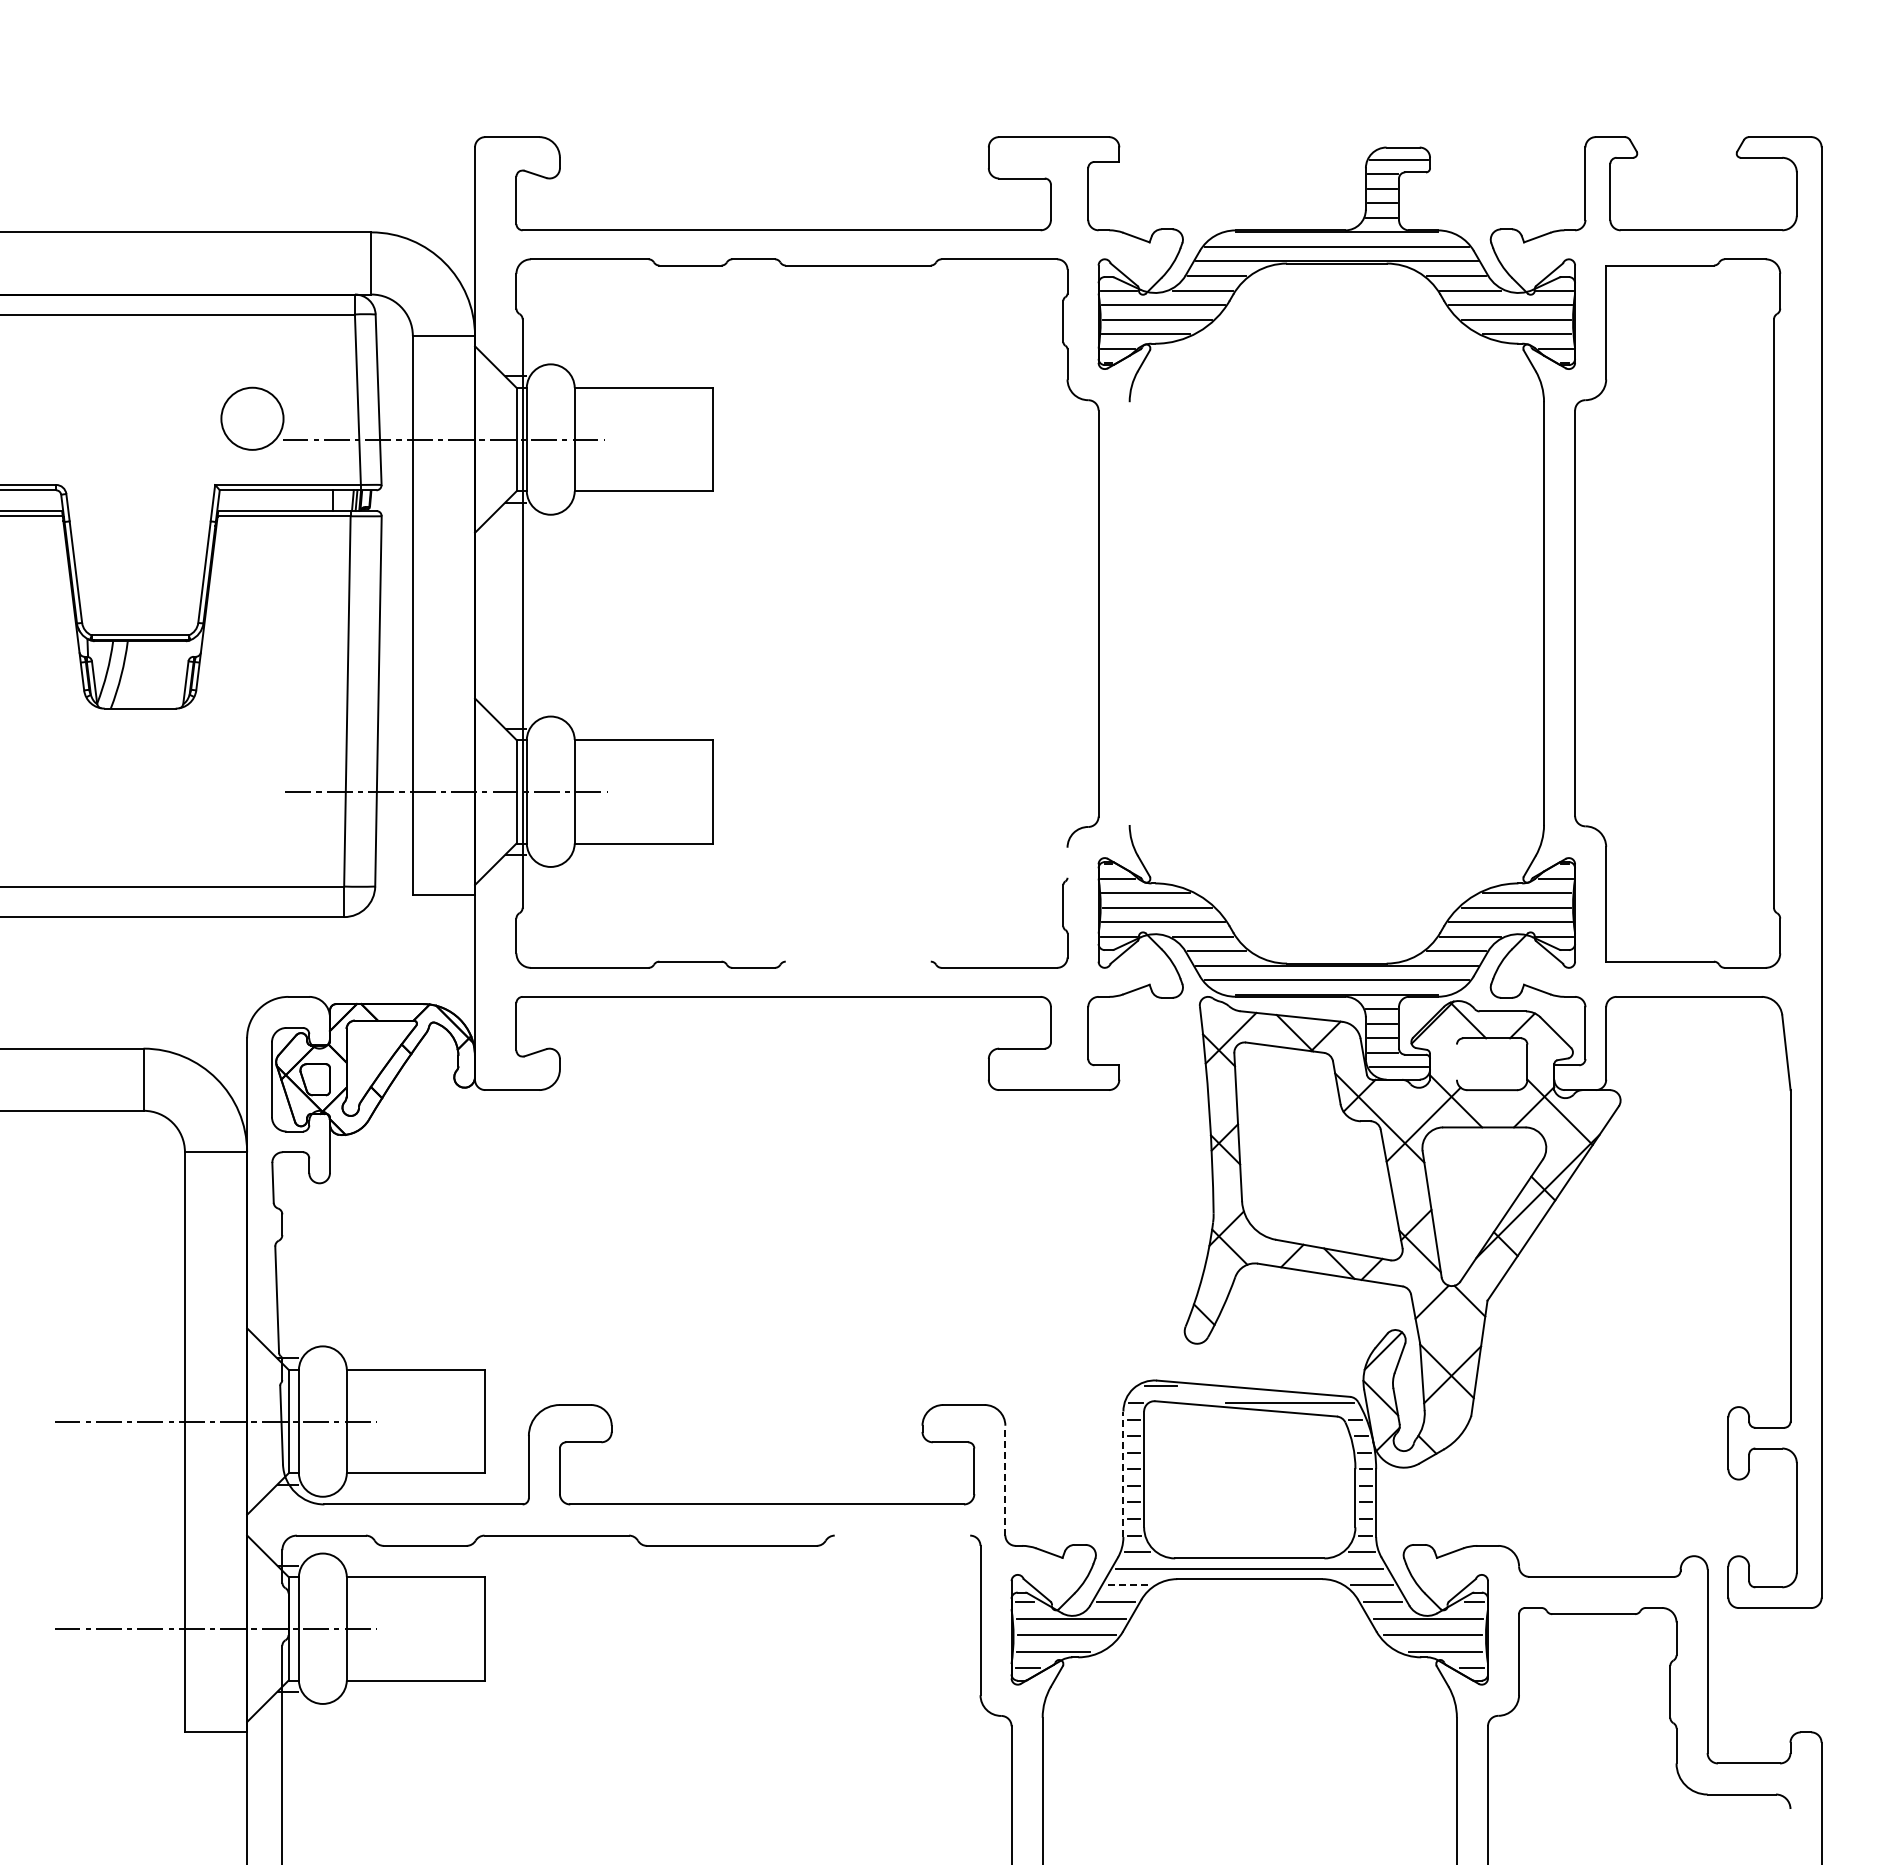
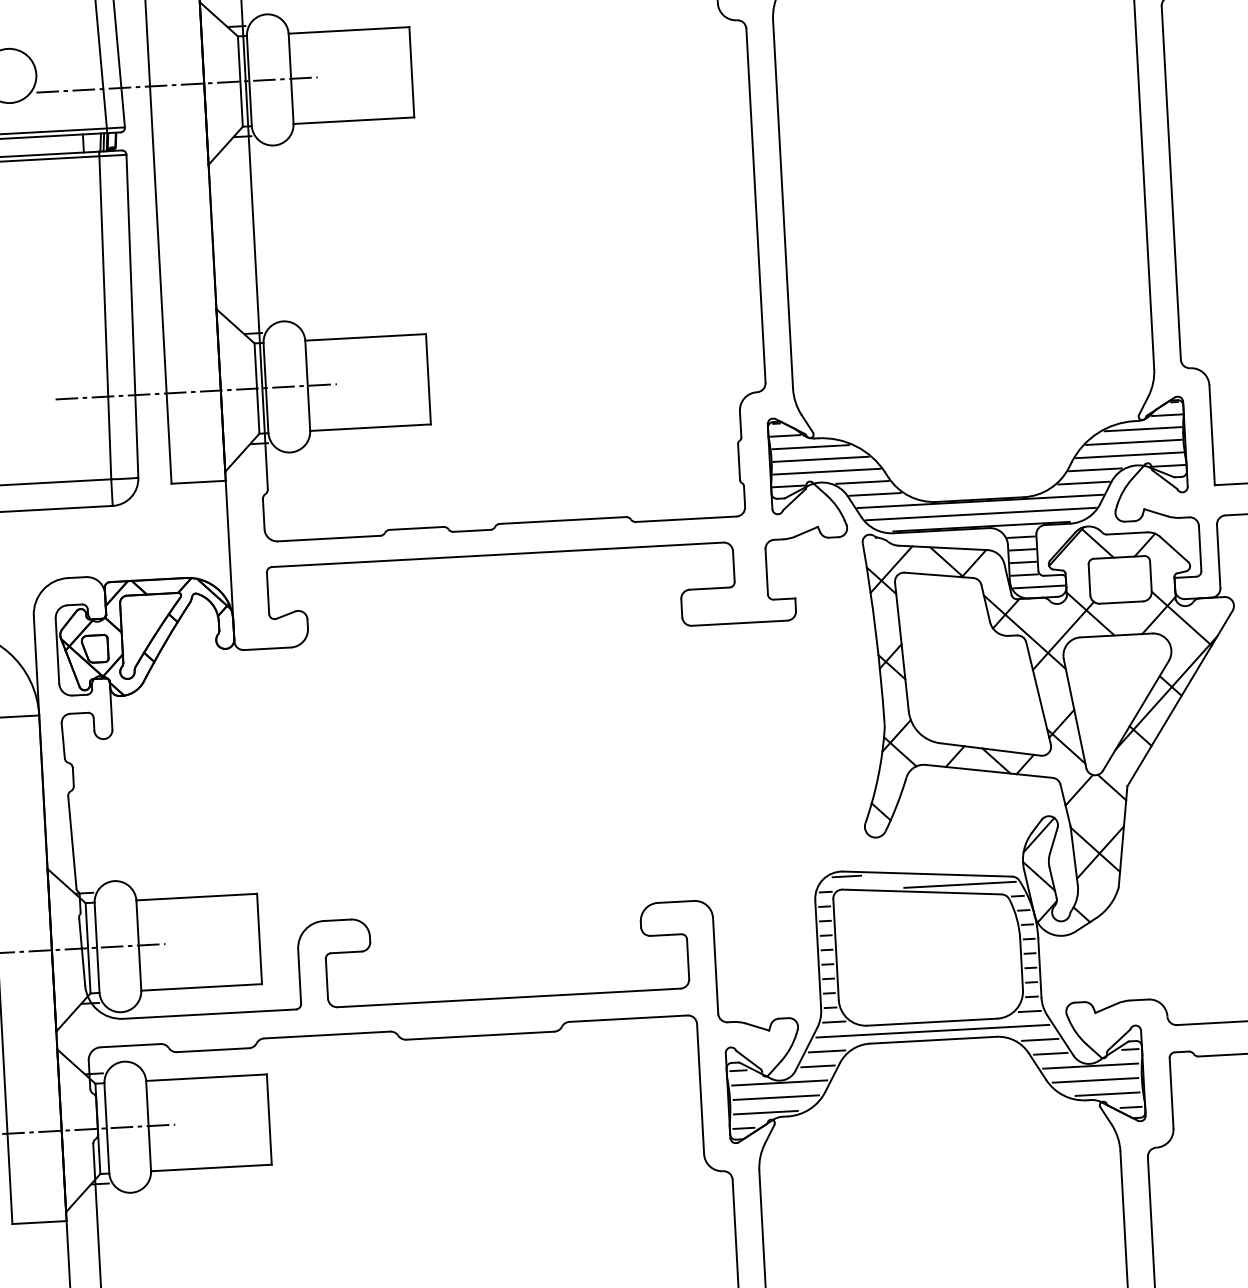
line: (1129, 613) -> (782, 204), added
line: (1067, 862) -> (740, 424), added
line: (857, 961) -> (562, 520), added
line: (1456, 1061) -> (1089, 579), added
line: (1123, 1474) -> (818, 954), dashed -> solid
line: (1005, 1480) -> (715, 965), dashed -> solid
line: (902, 1535) -> (628, 1018), added
line: (1127, 1585) -> (827, 1051), dashed -> solid

